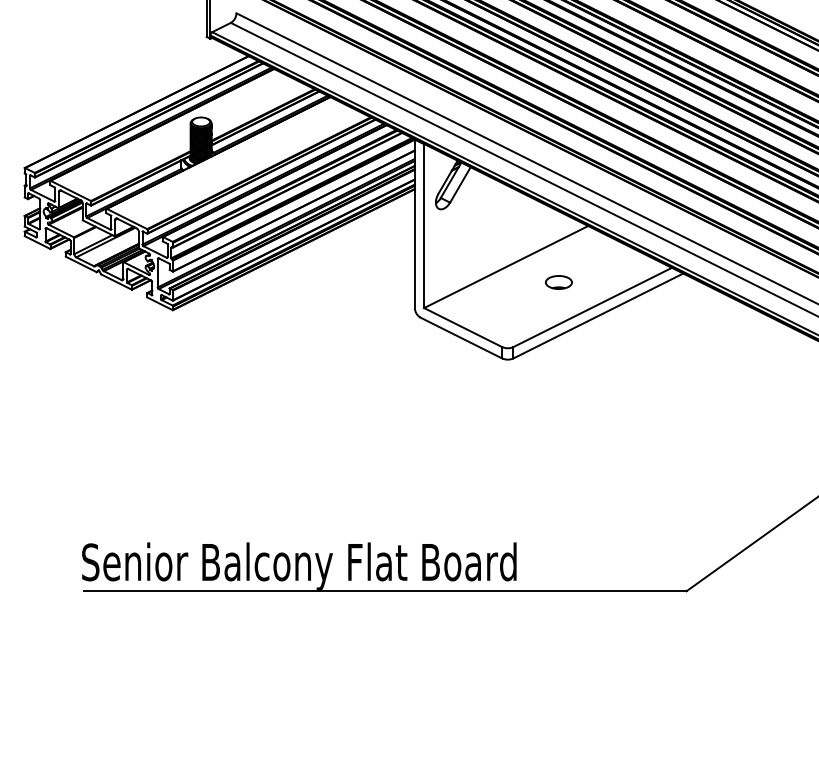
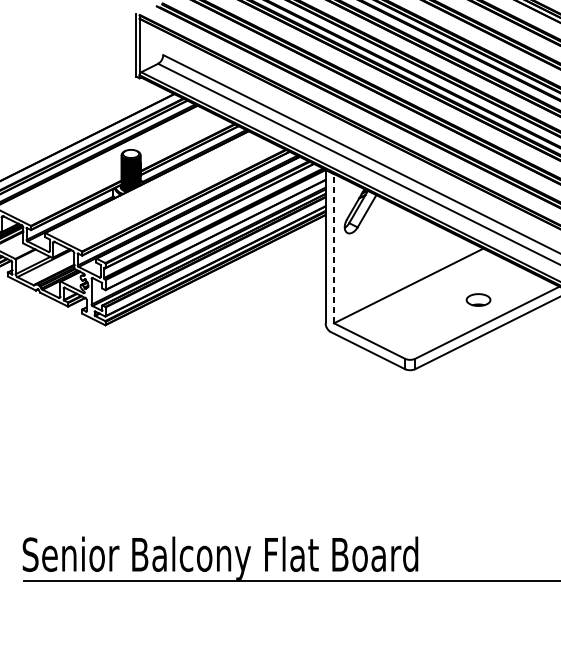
line: (424, 226) -> (334, 249), solid -> dashed
part: (558, 282) -> (478, 300), moved

